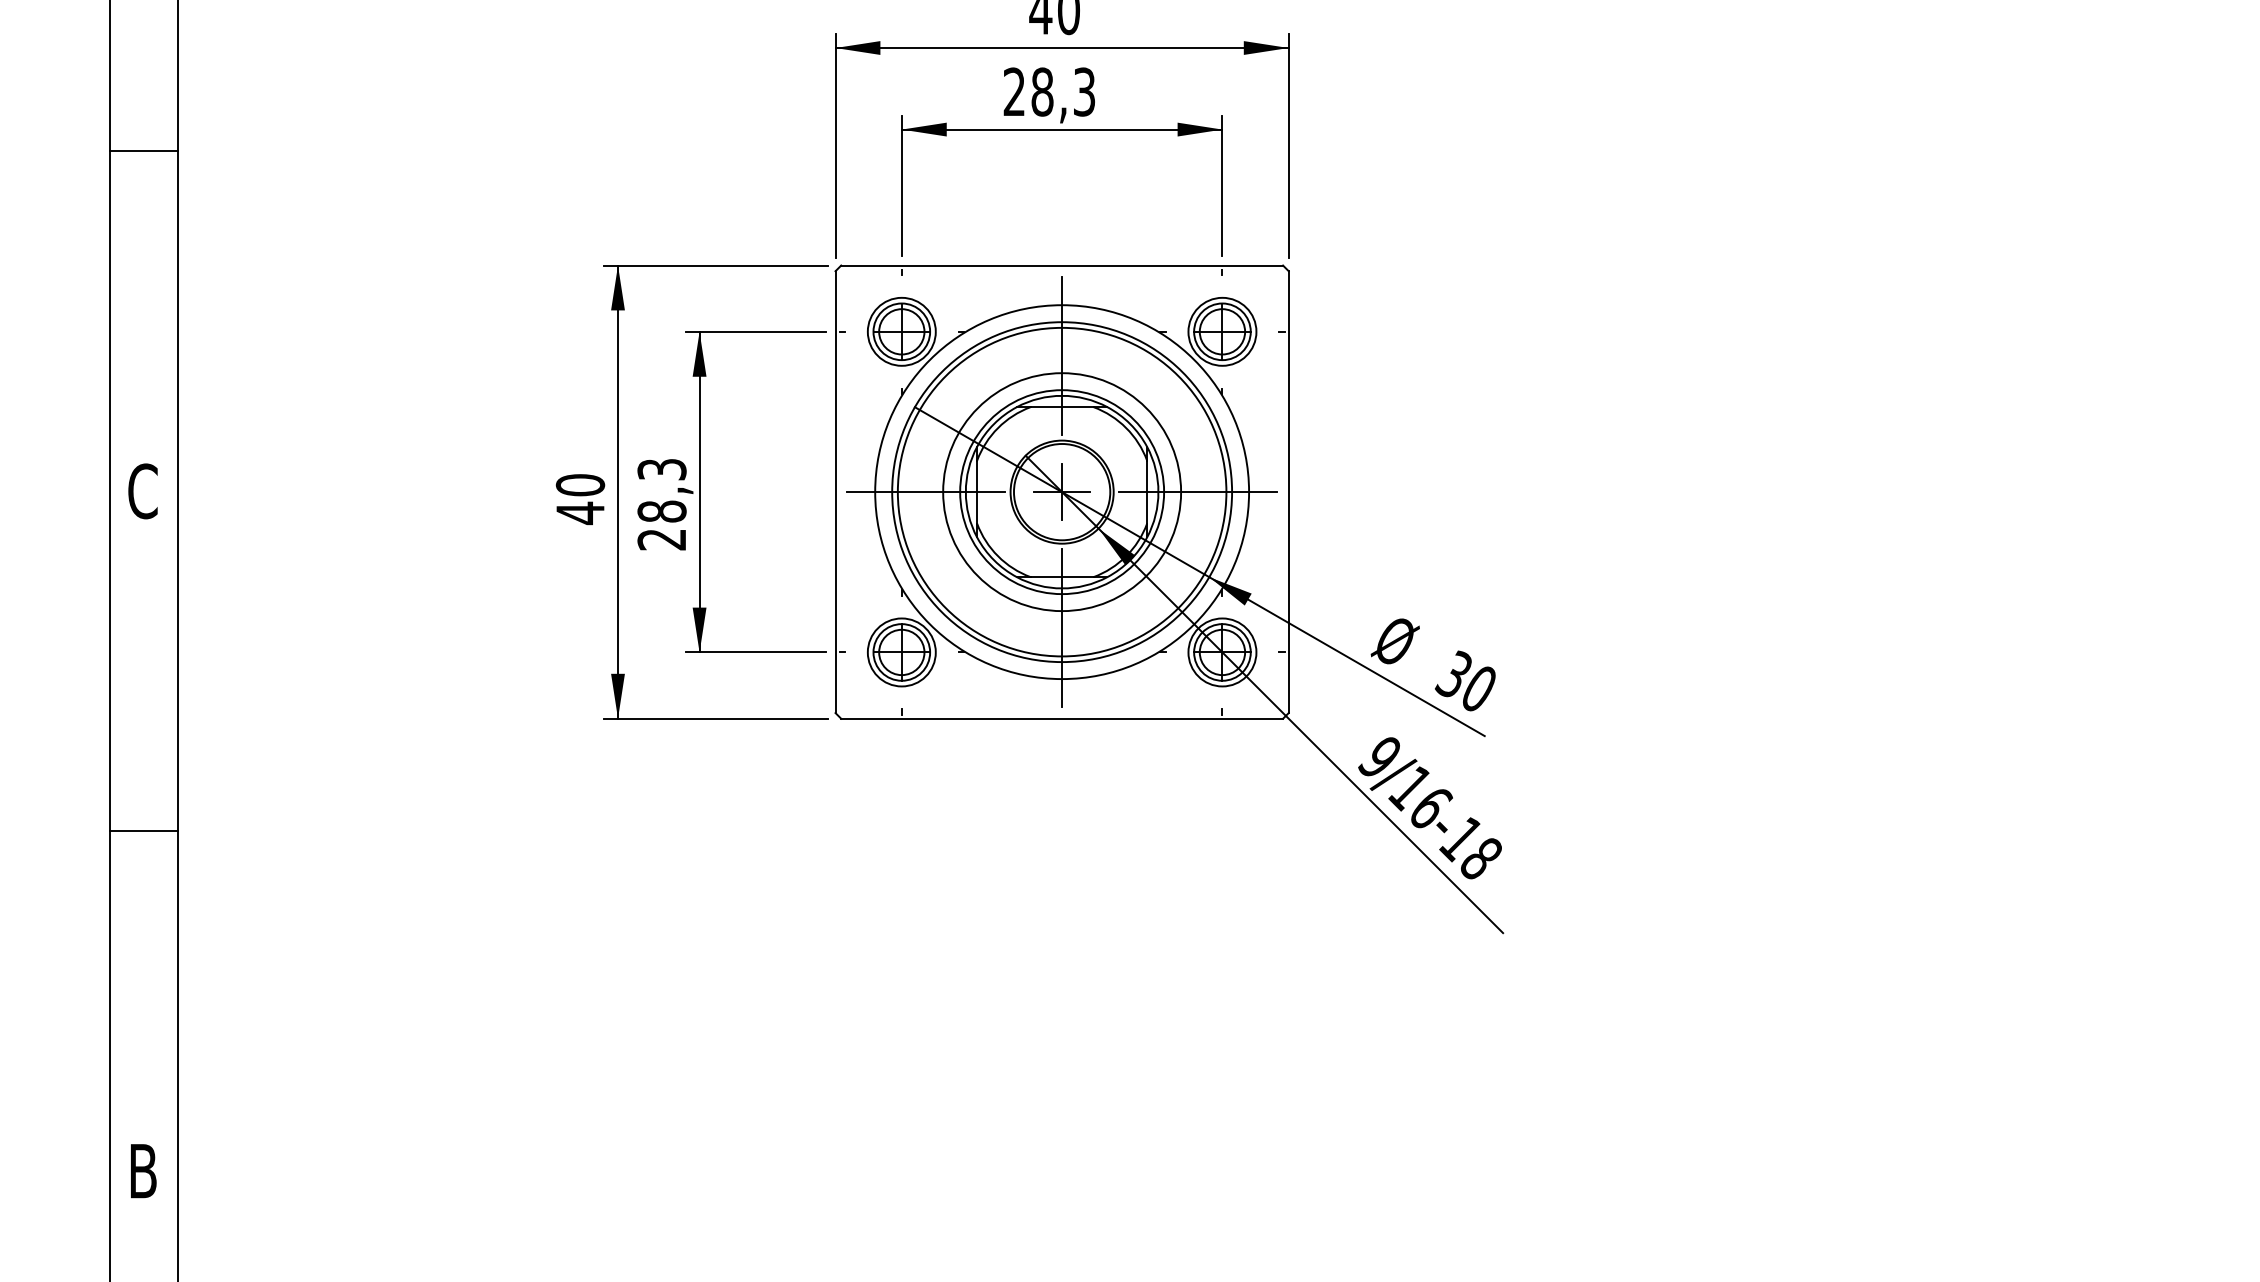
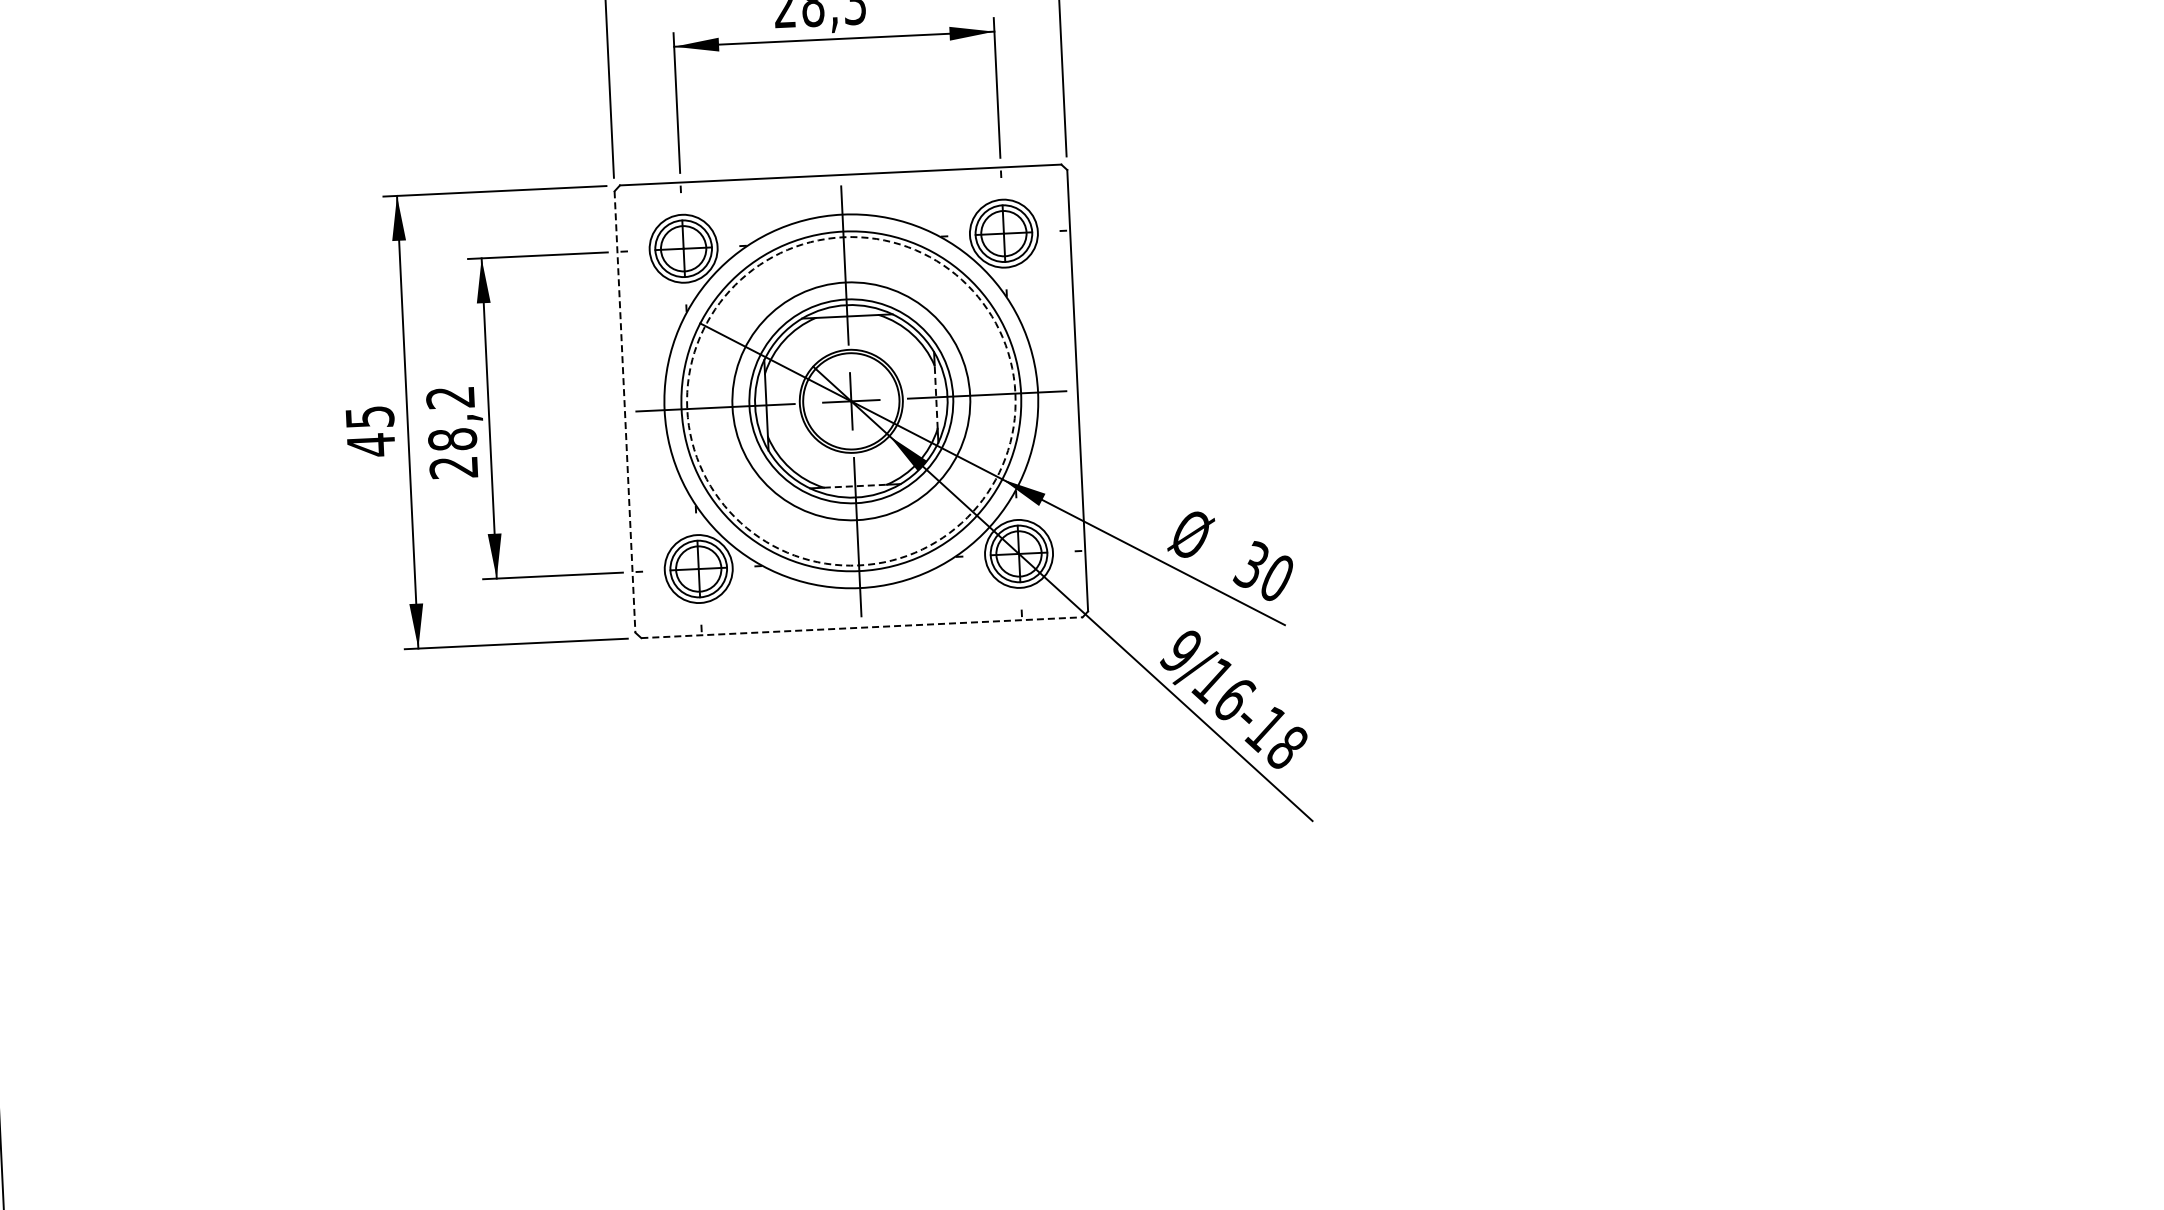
text: (661, 469) -> (450, 397), 28,3 -> 28,2
text: (580, 485) -> (369, 417), 40 -> 45
circle: (1061, 491) -> (850, 400), solid -> dashed
line: (835, 492) -> (624, 412), solid -> dashed
line: (1147, 492) -> (936, 397), solid -> dashed
line: (1062, 577) -> (855, 486), solid -> dashed
line: (1062, 718) -> (862, 627), solid -> dashed

